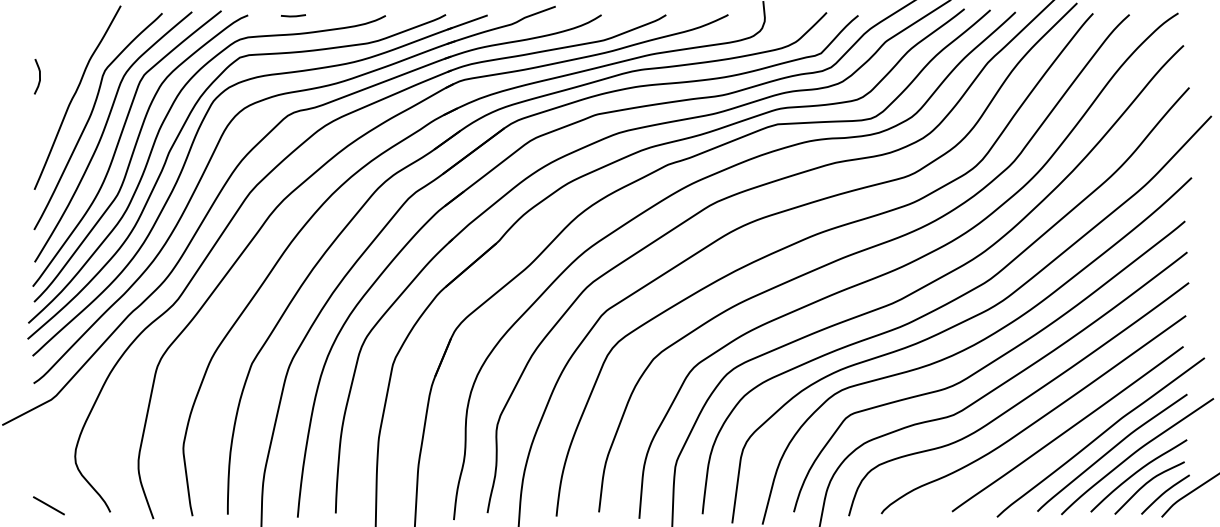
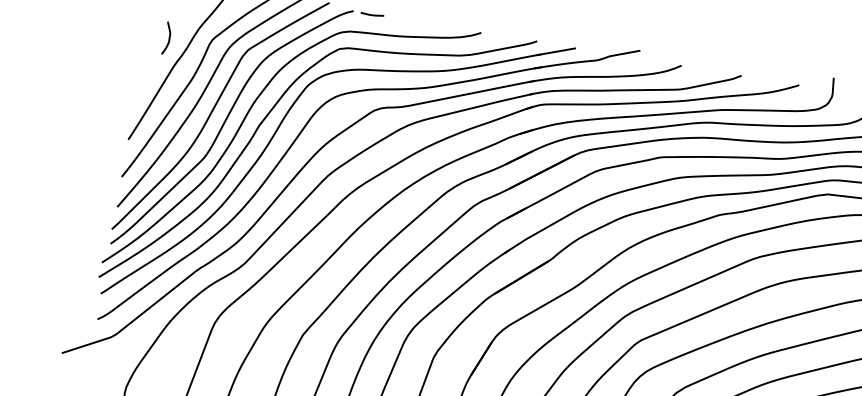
line: (293, 15) -> (372, 14), moved
curve: (39, 76) -> (169, 38), moved

